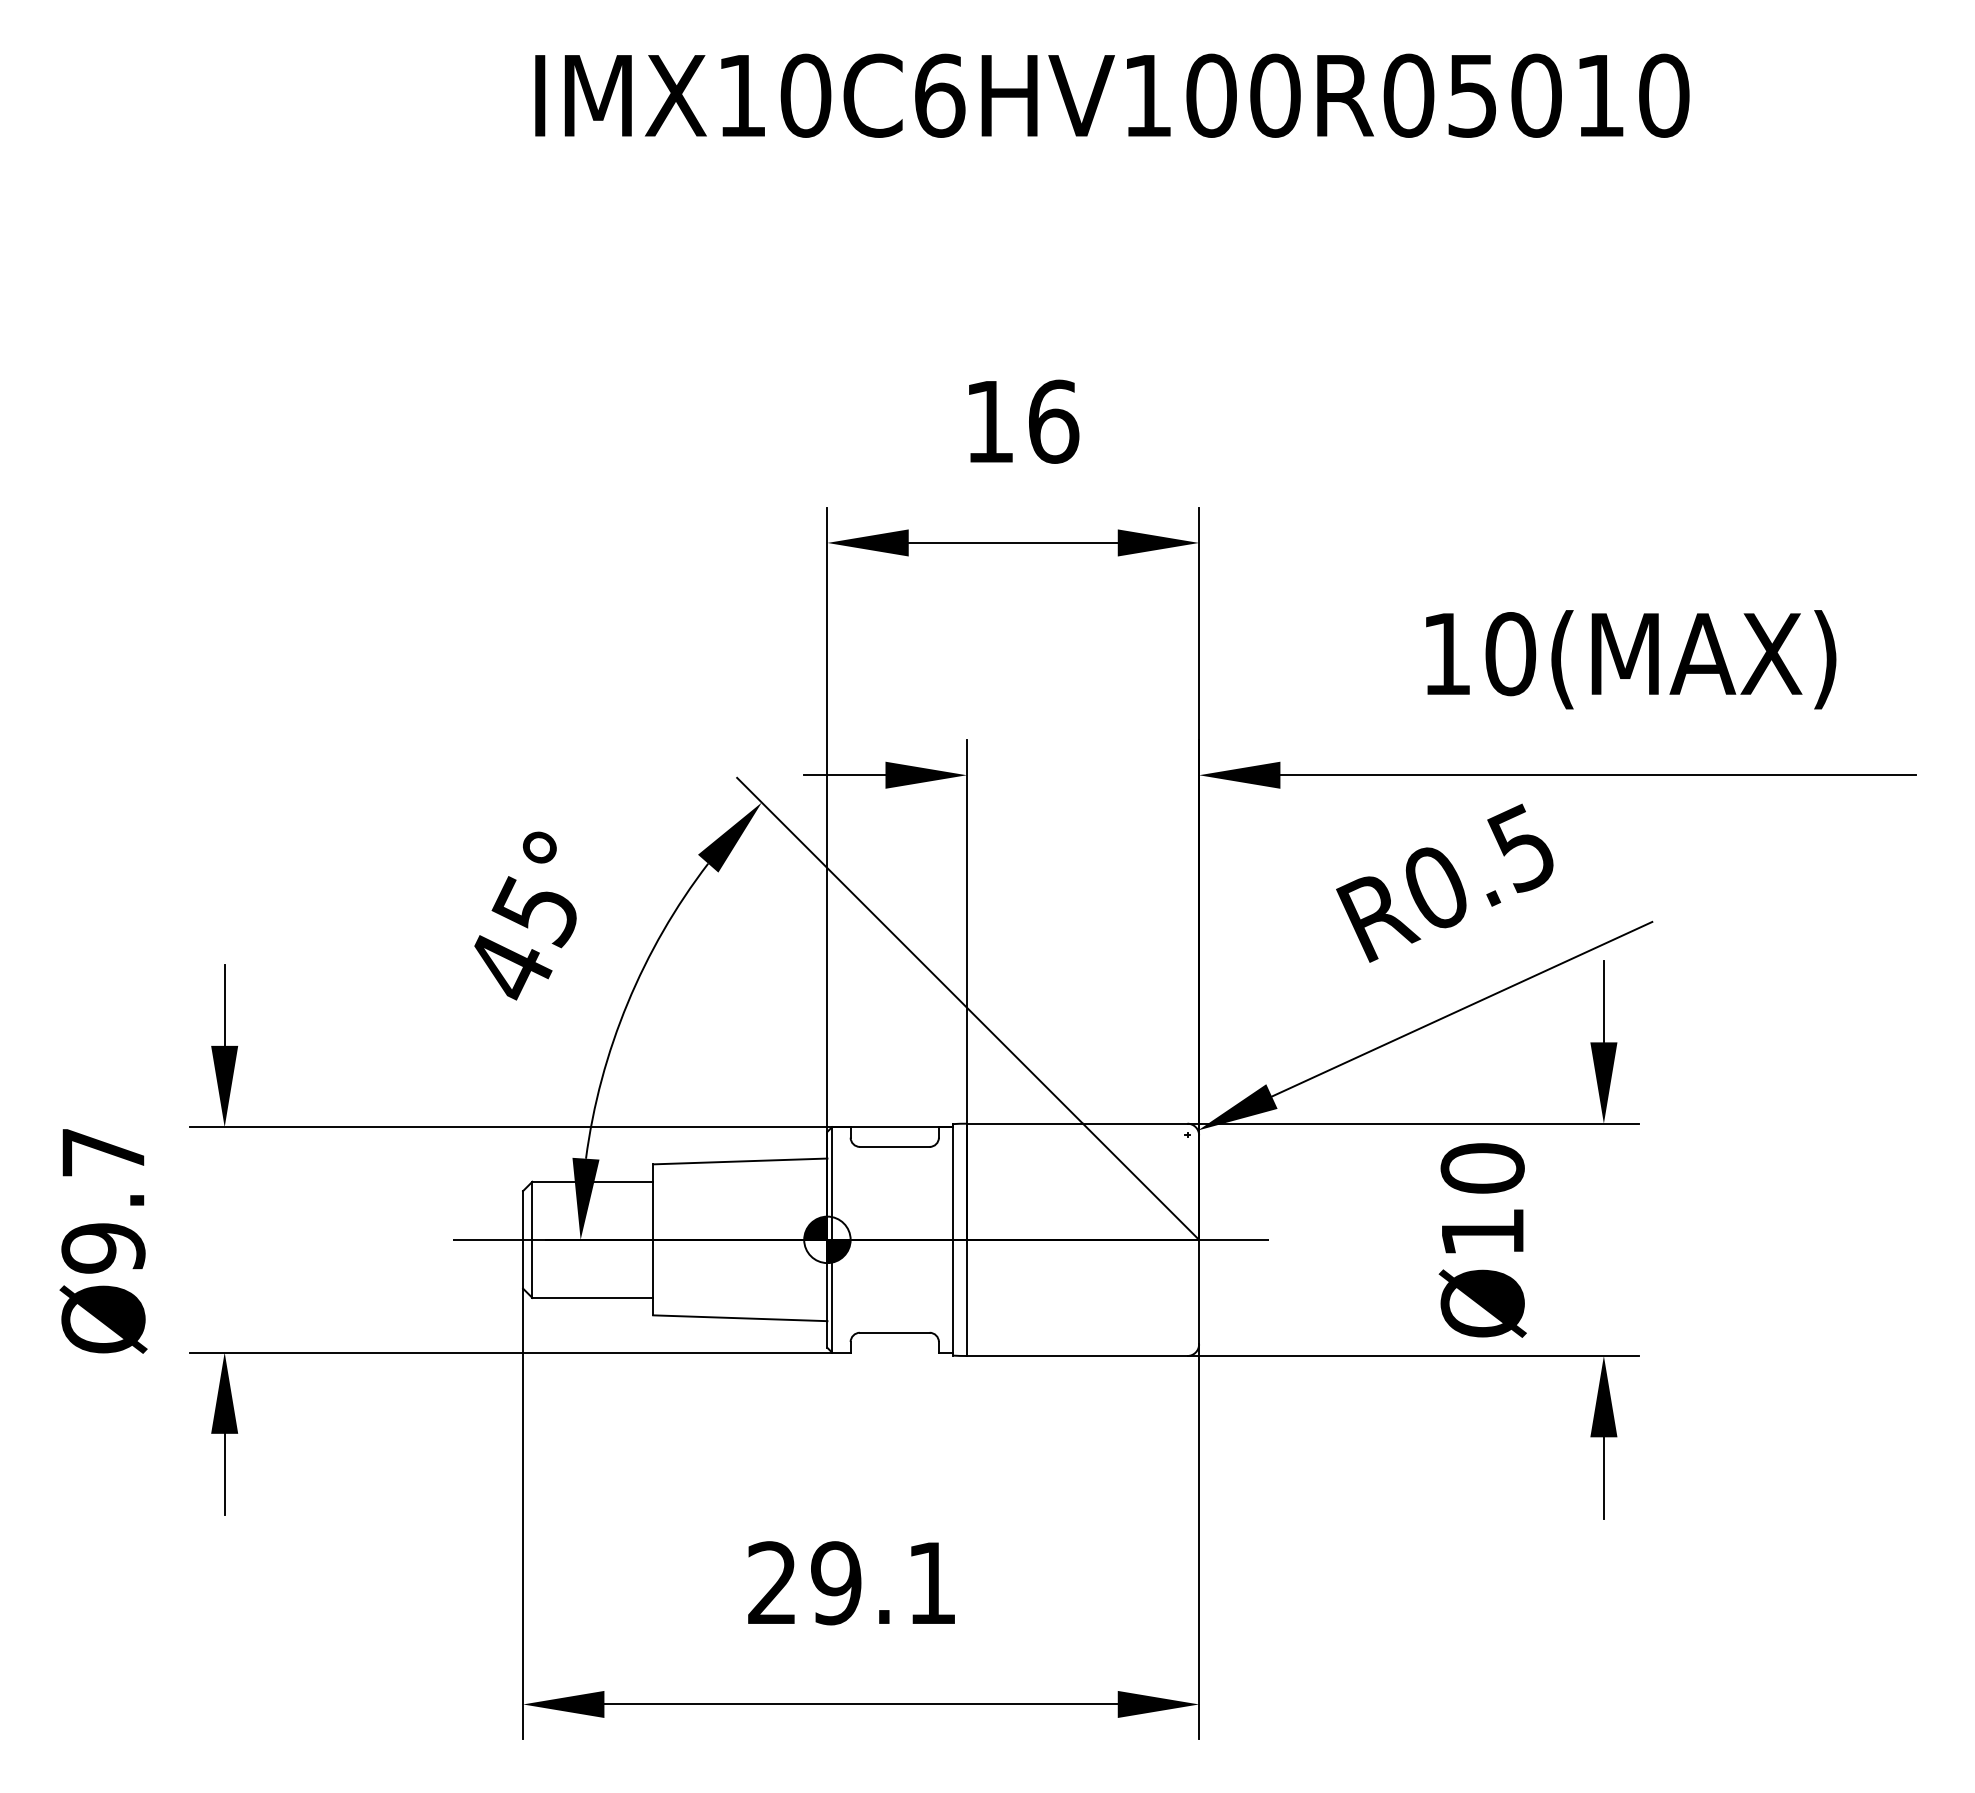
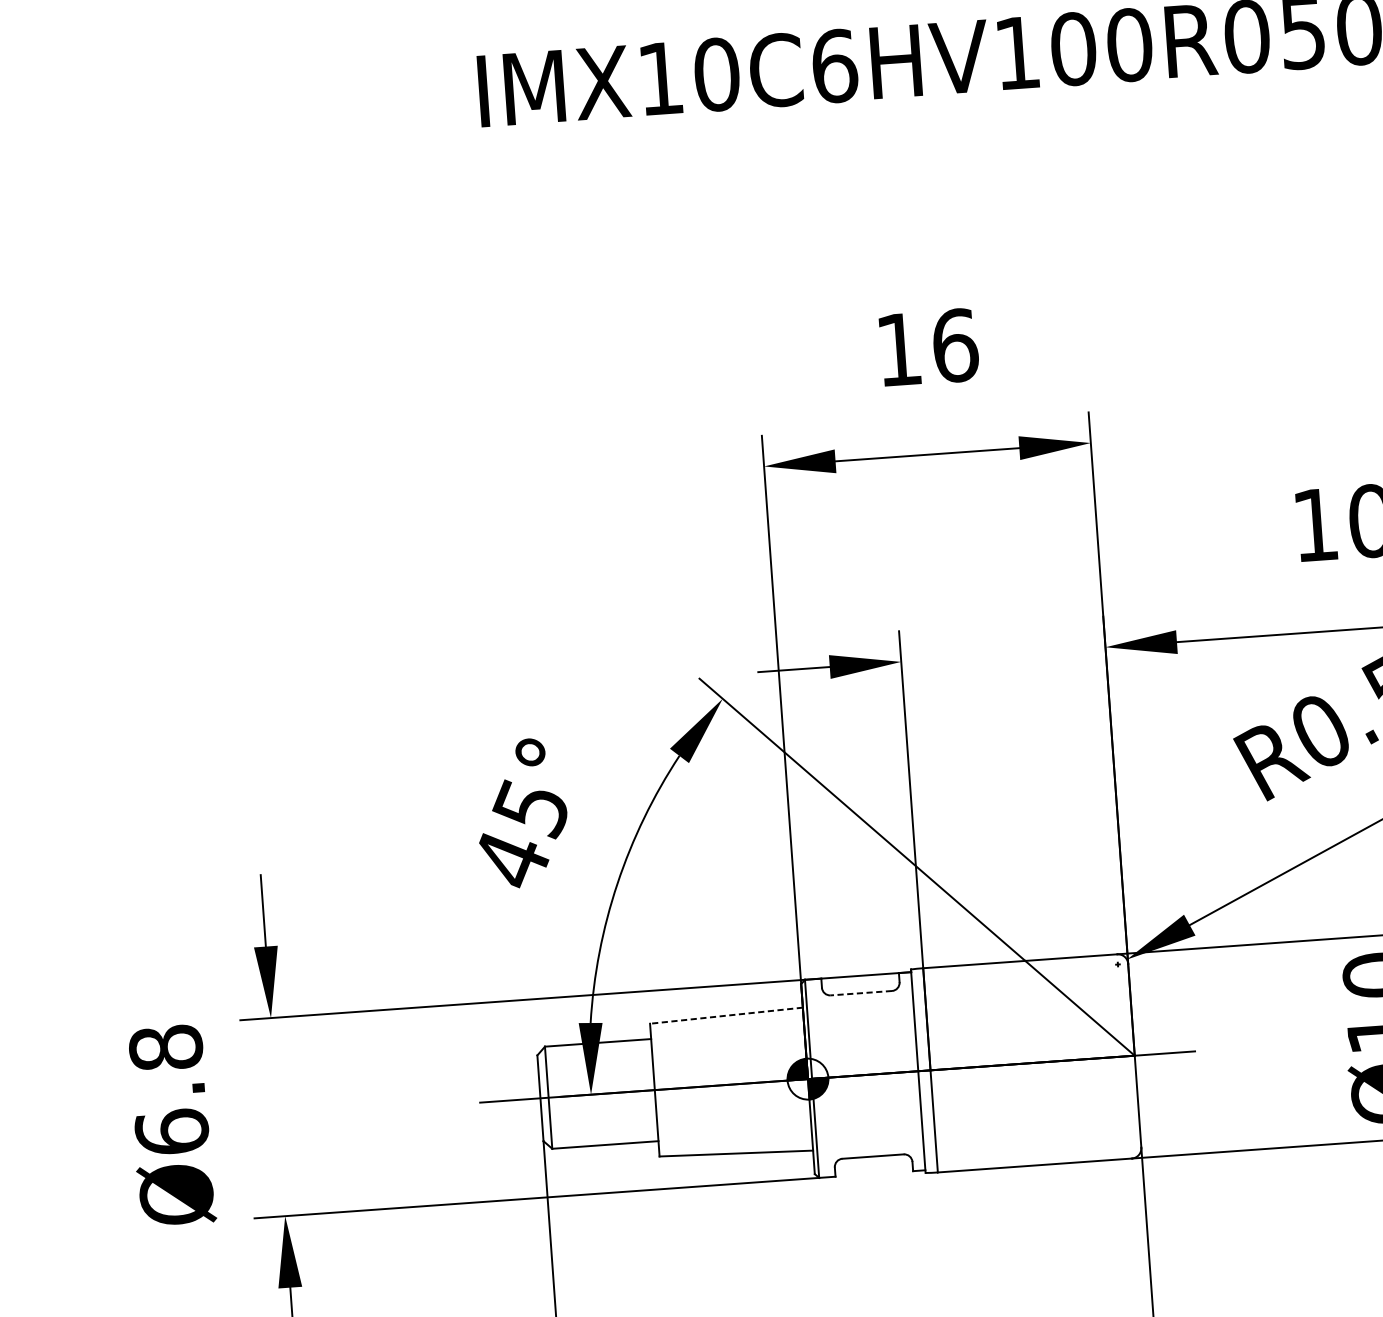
line: (894, 1146) -> (861, 992), solid -> dashed
line: (739, 1161) -> (725, 1015), solid -> dashed
text: (103, 1200) -> (169, 1090), Ø9.7 -> Ø6.8

